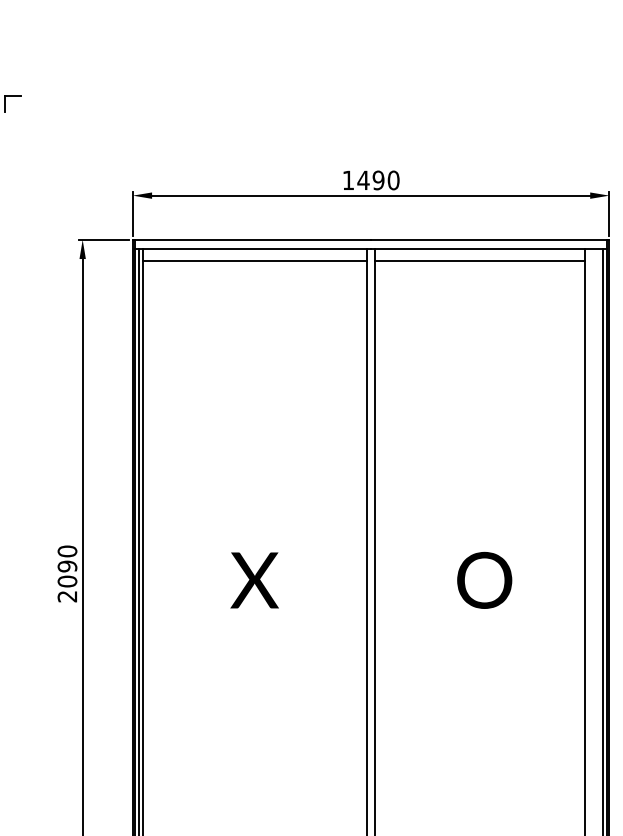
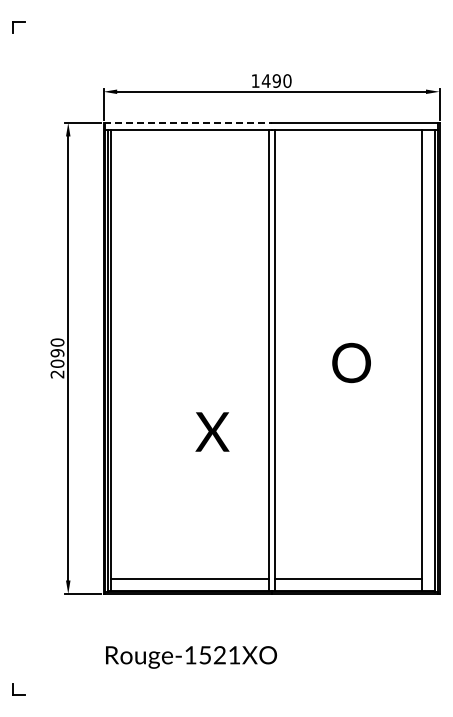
line: (251, 239) -> (187, 122), solid -> dashed
line: (254, 261) -> (189, 138), removed
line: (480, 261) -> (348, 138), removed
text: (254, 579) -> (212, 431), moved

